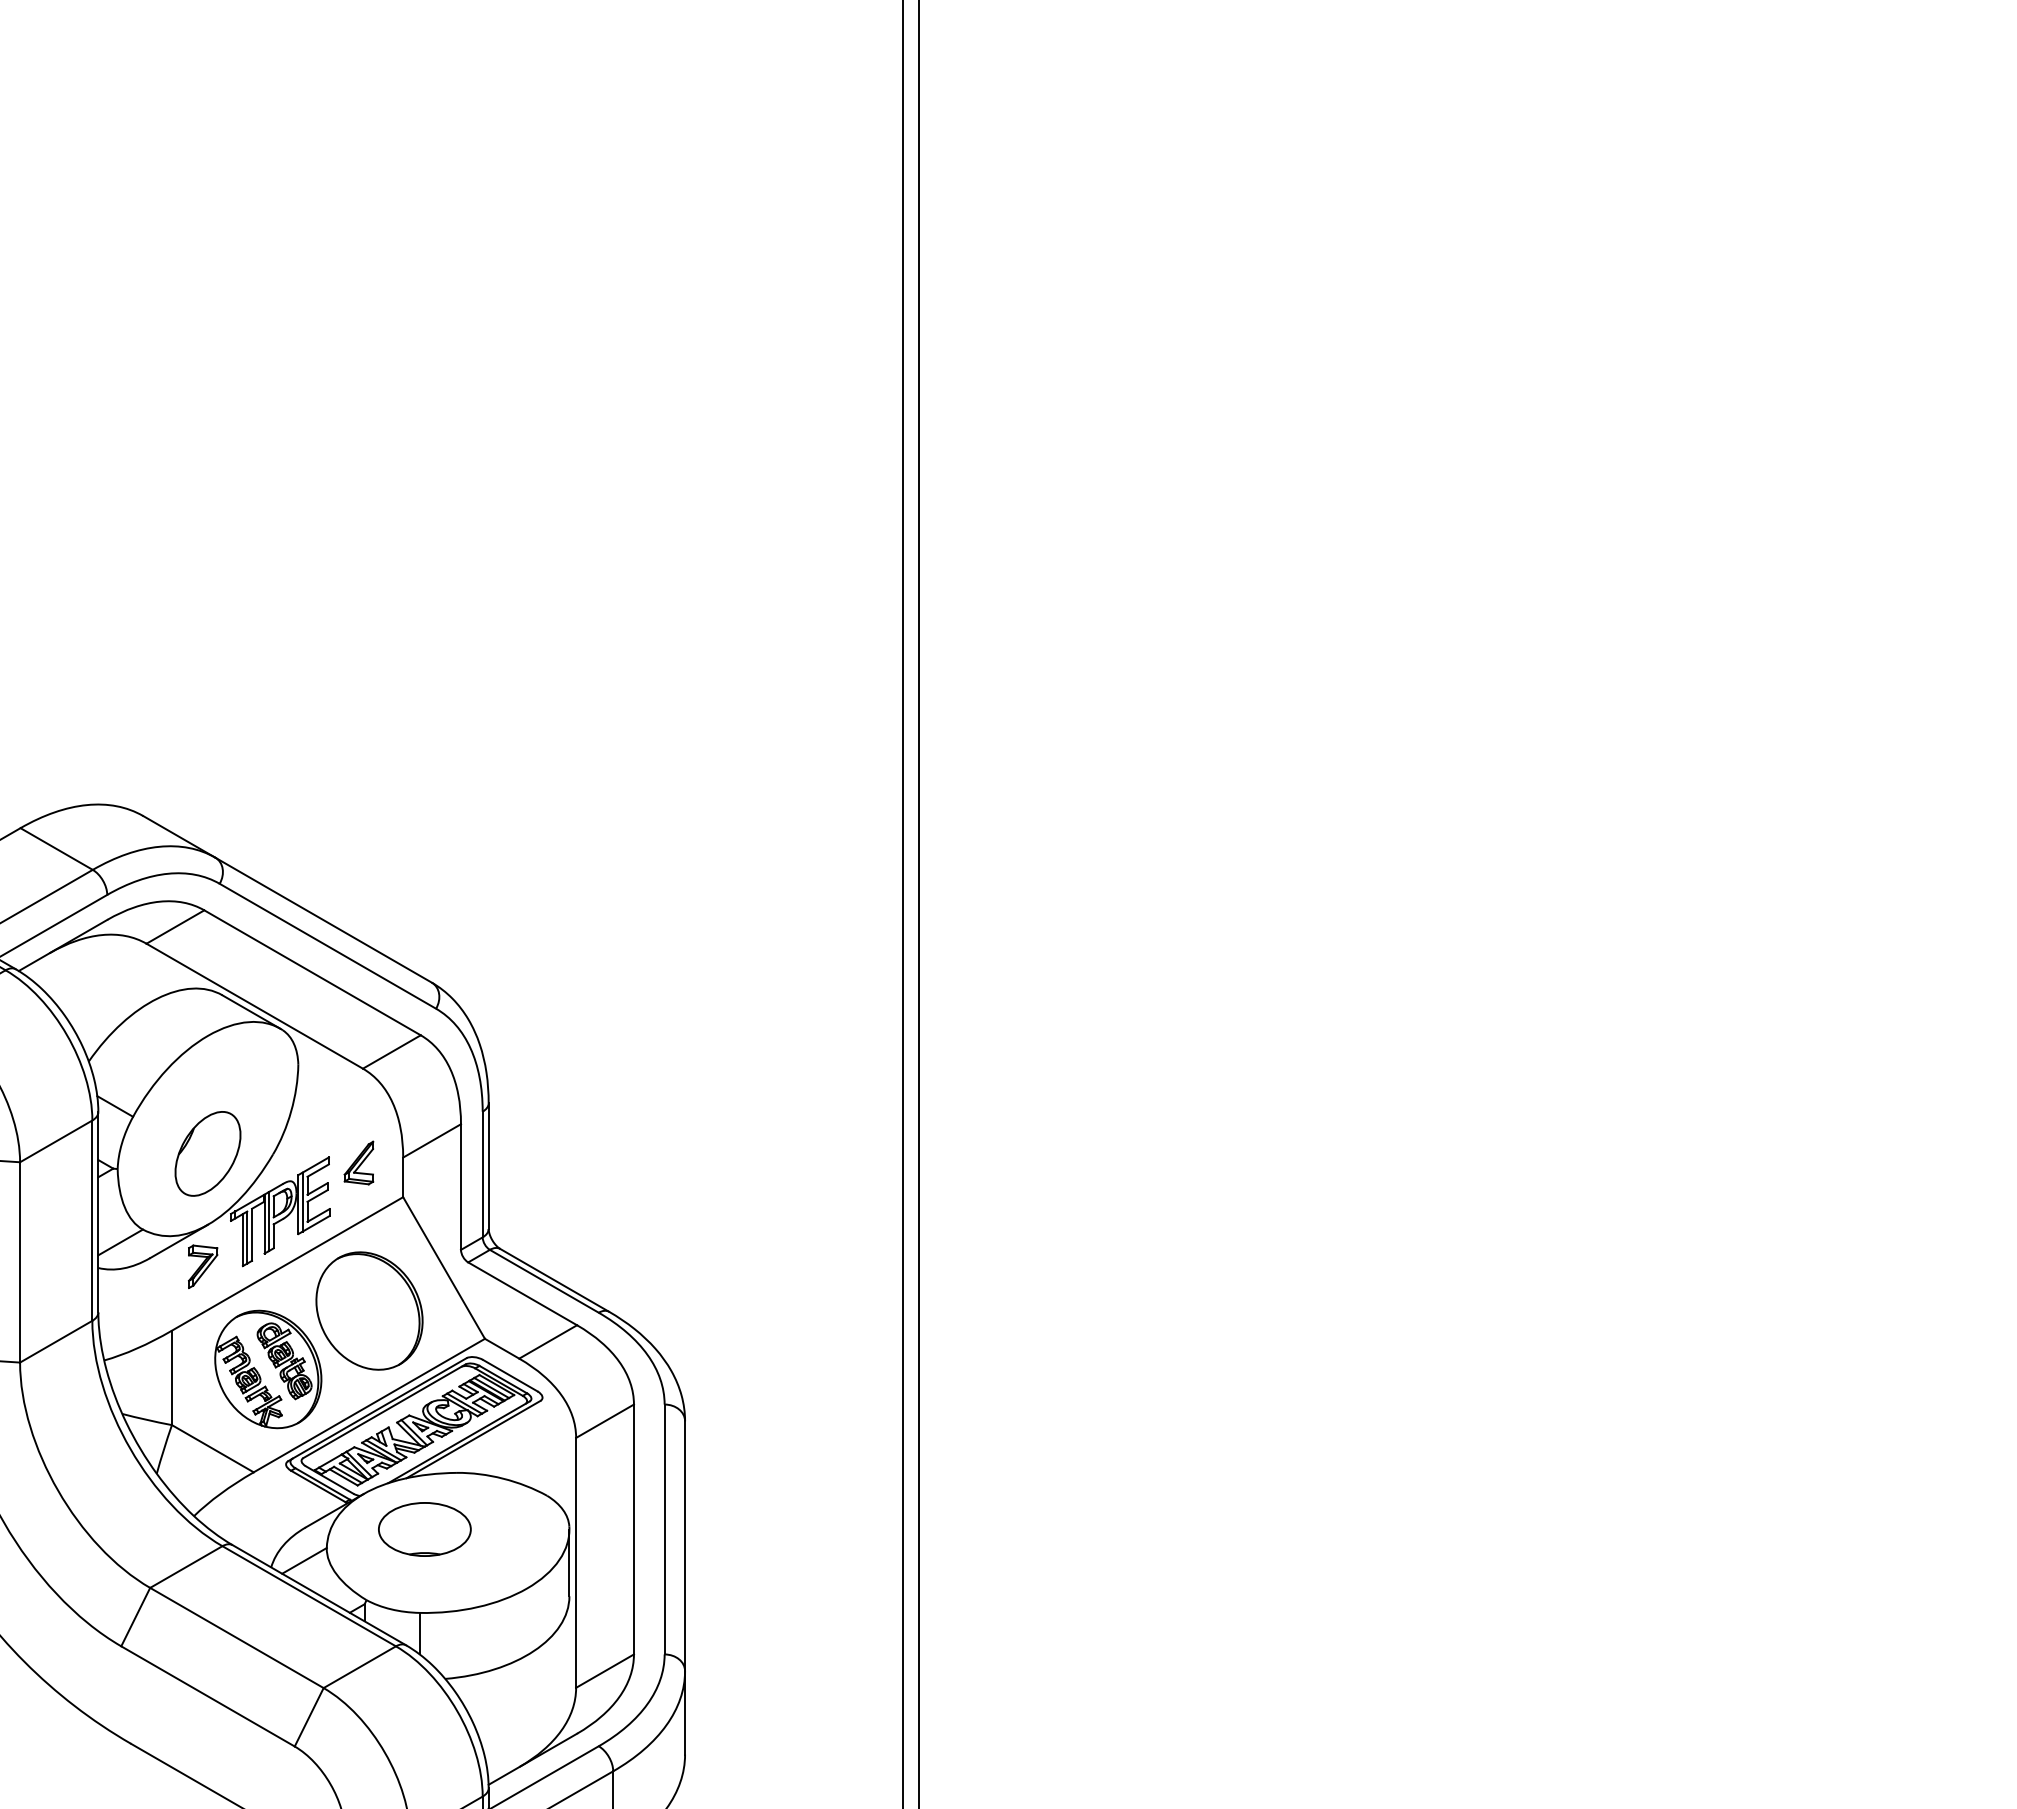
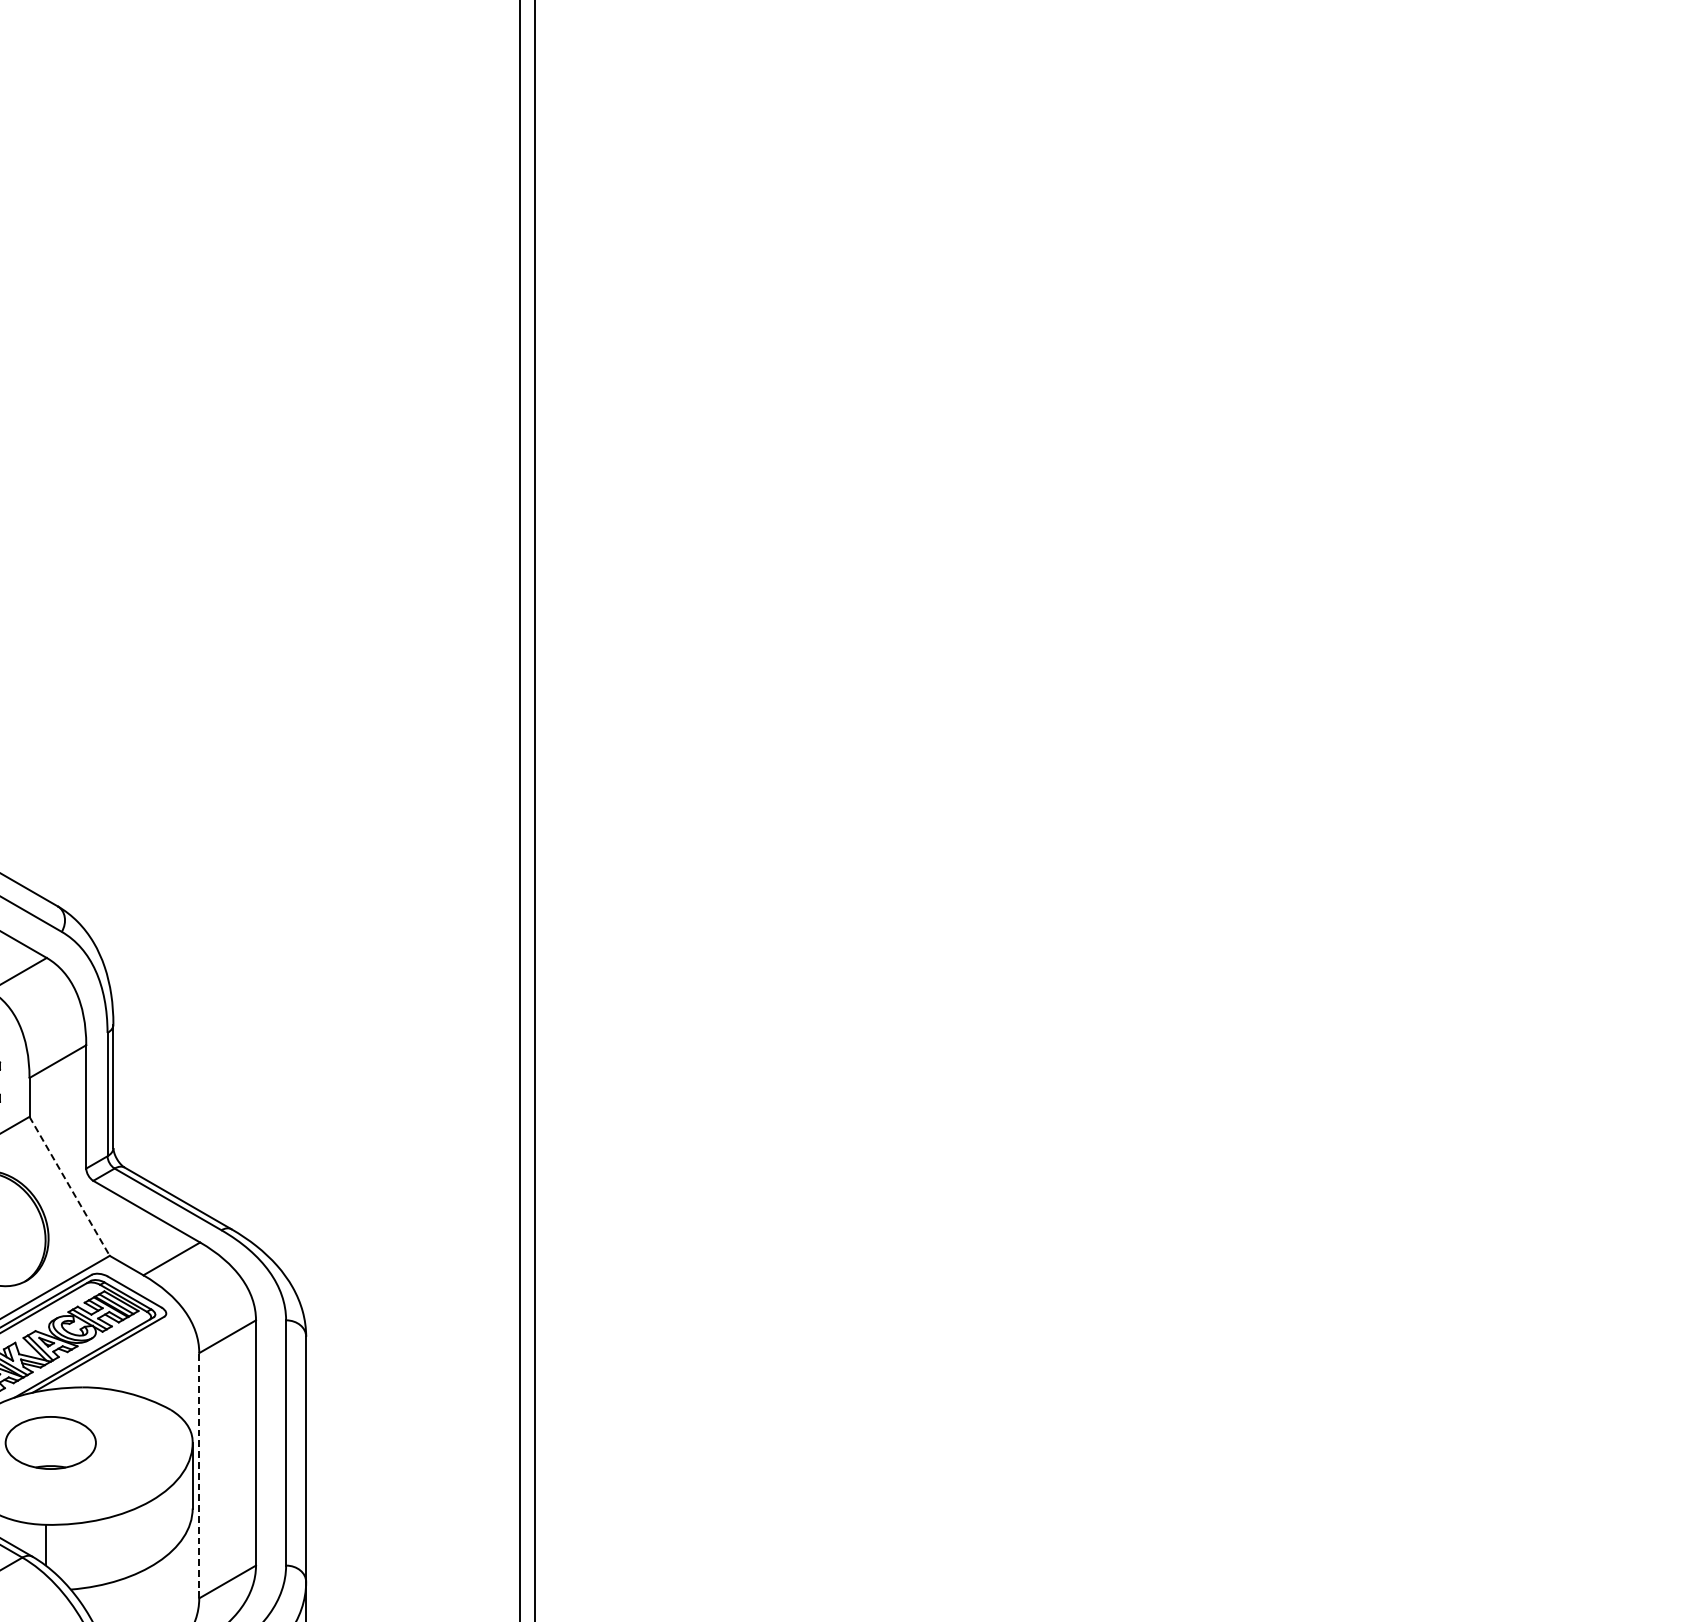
line: (444, 1268) -> (70, 1186), solid -> dashed
line: (576, 1562) -> (199, 1475), solid -> dashed

